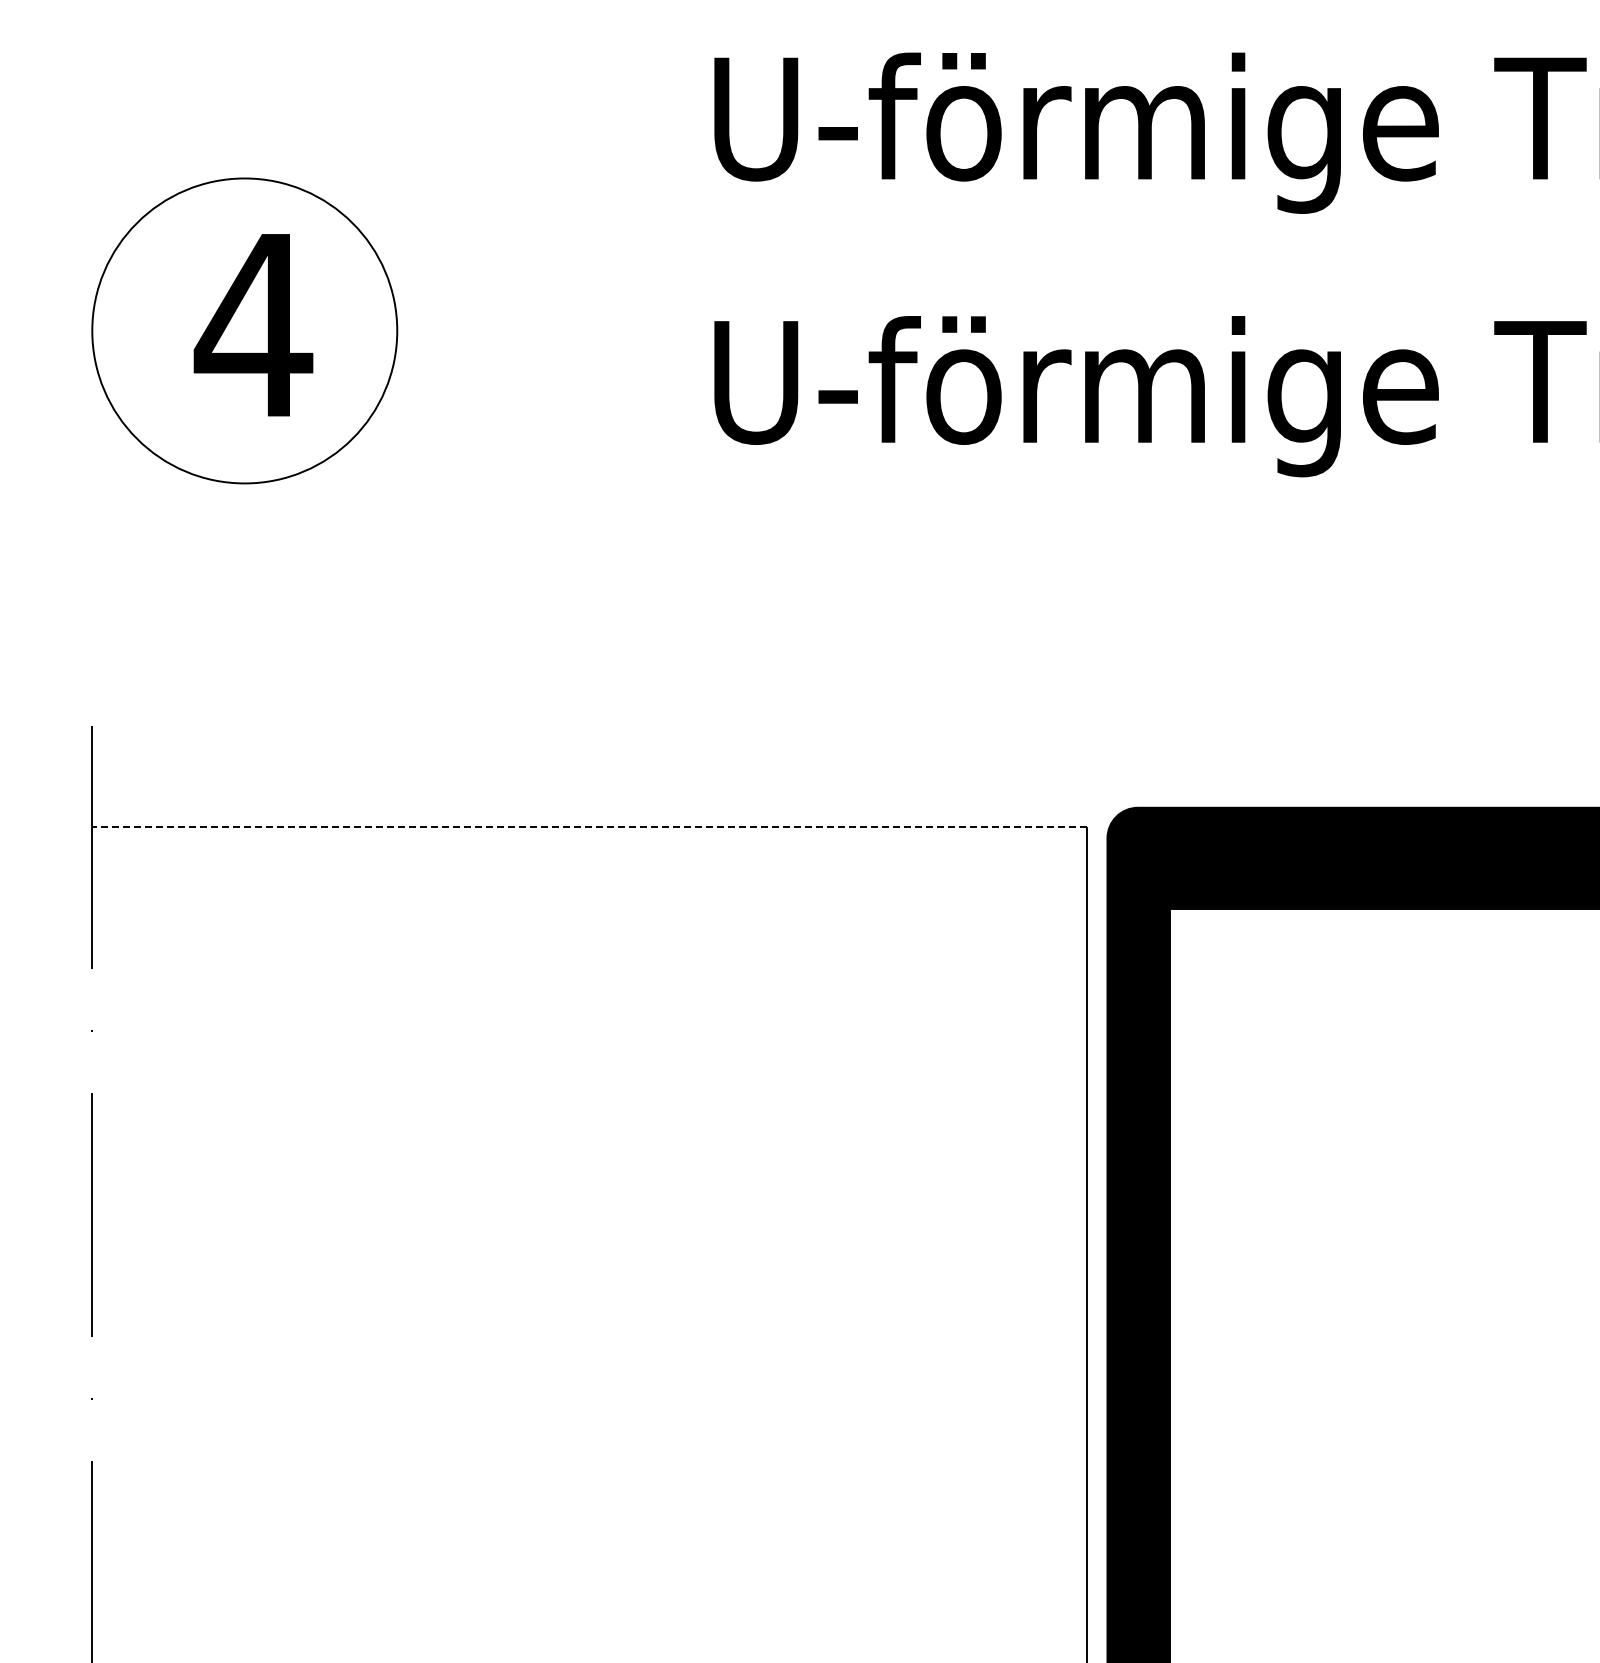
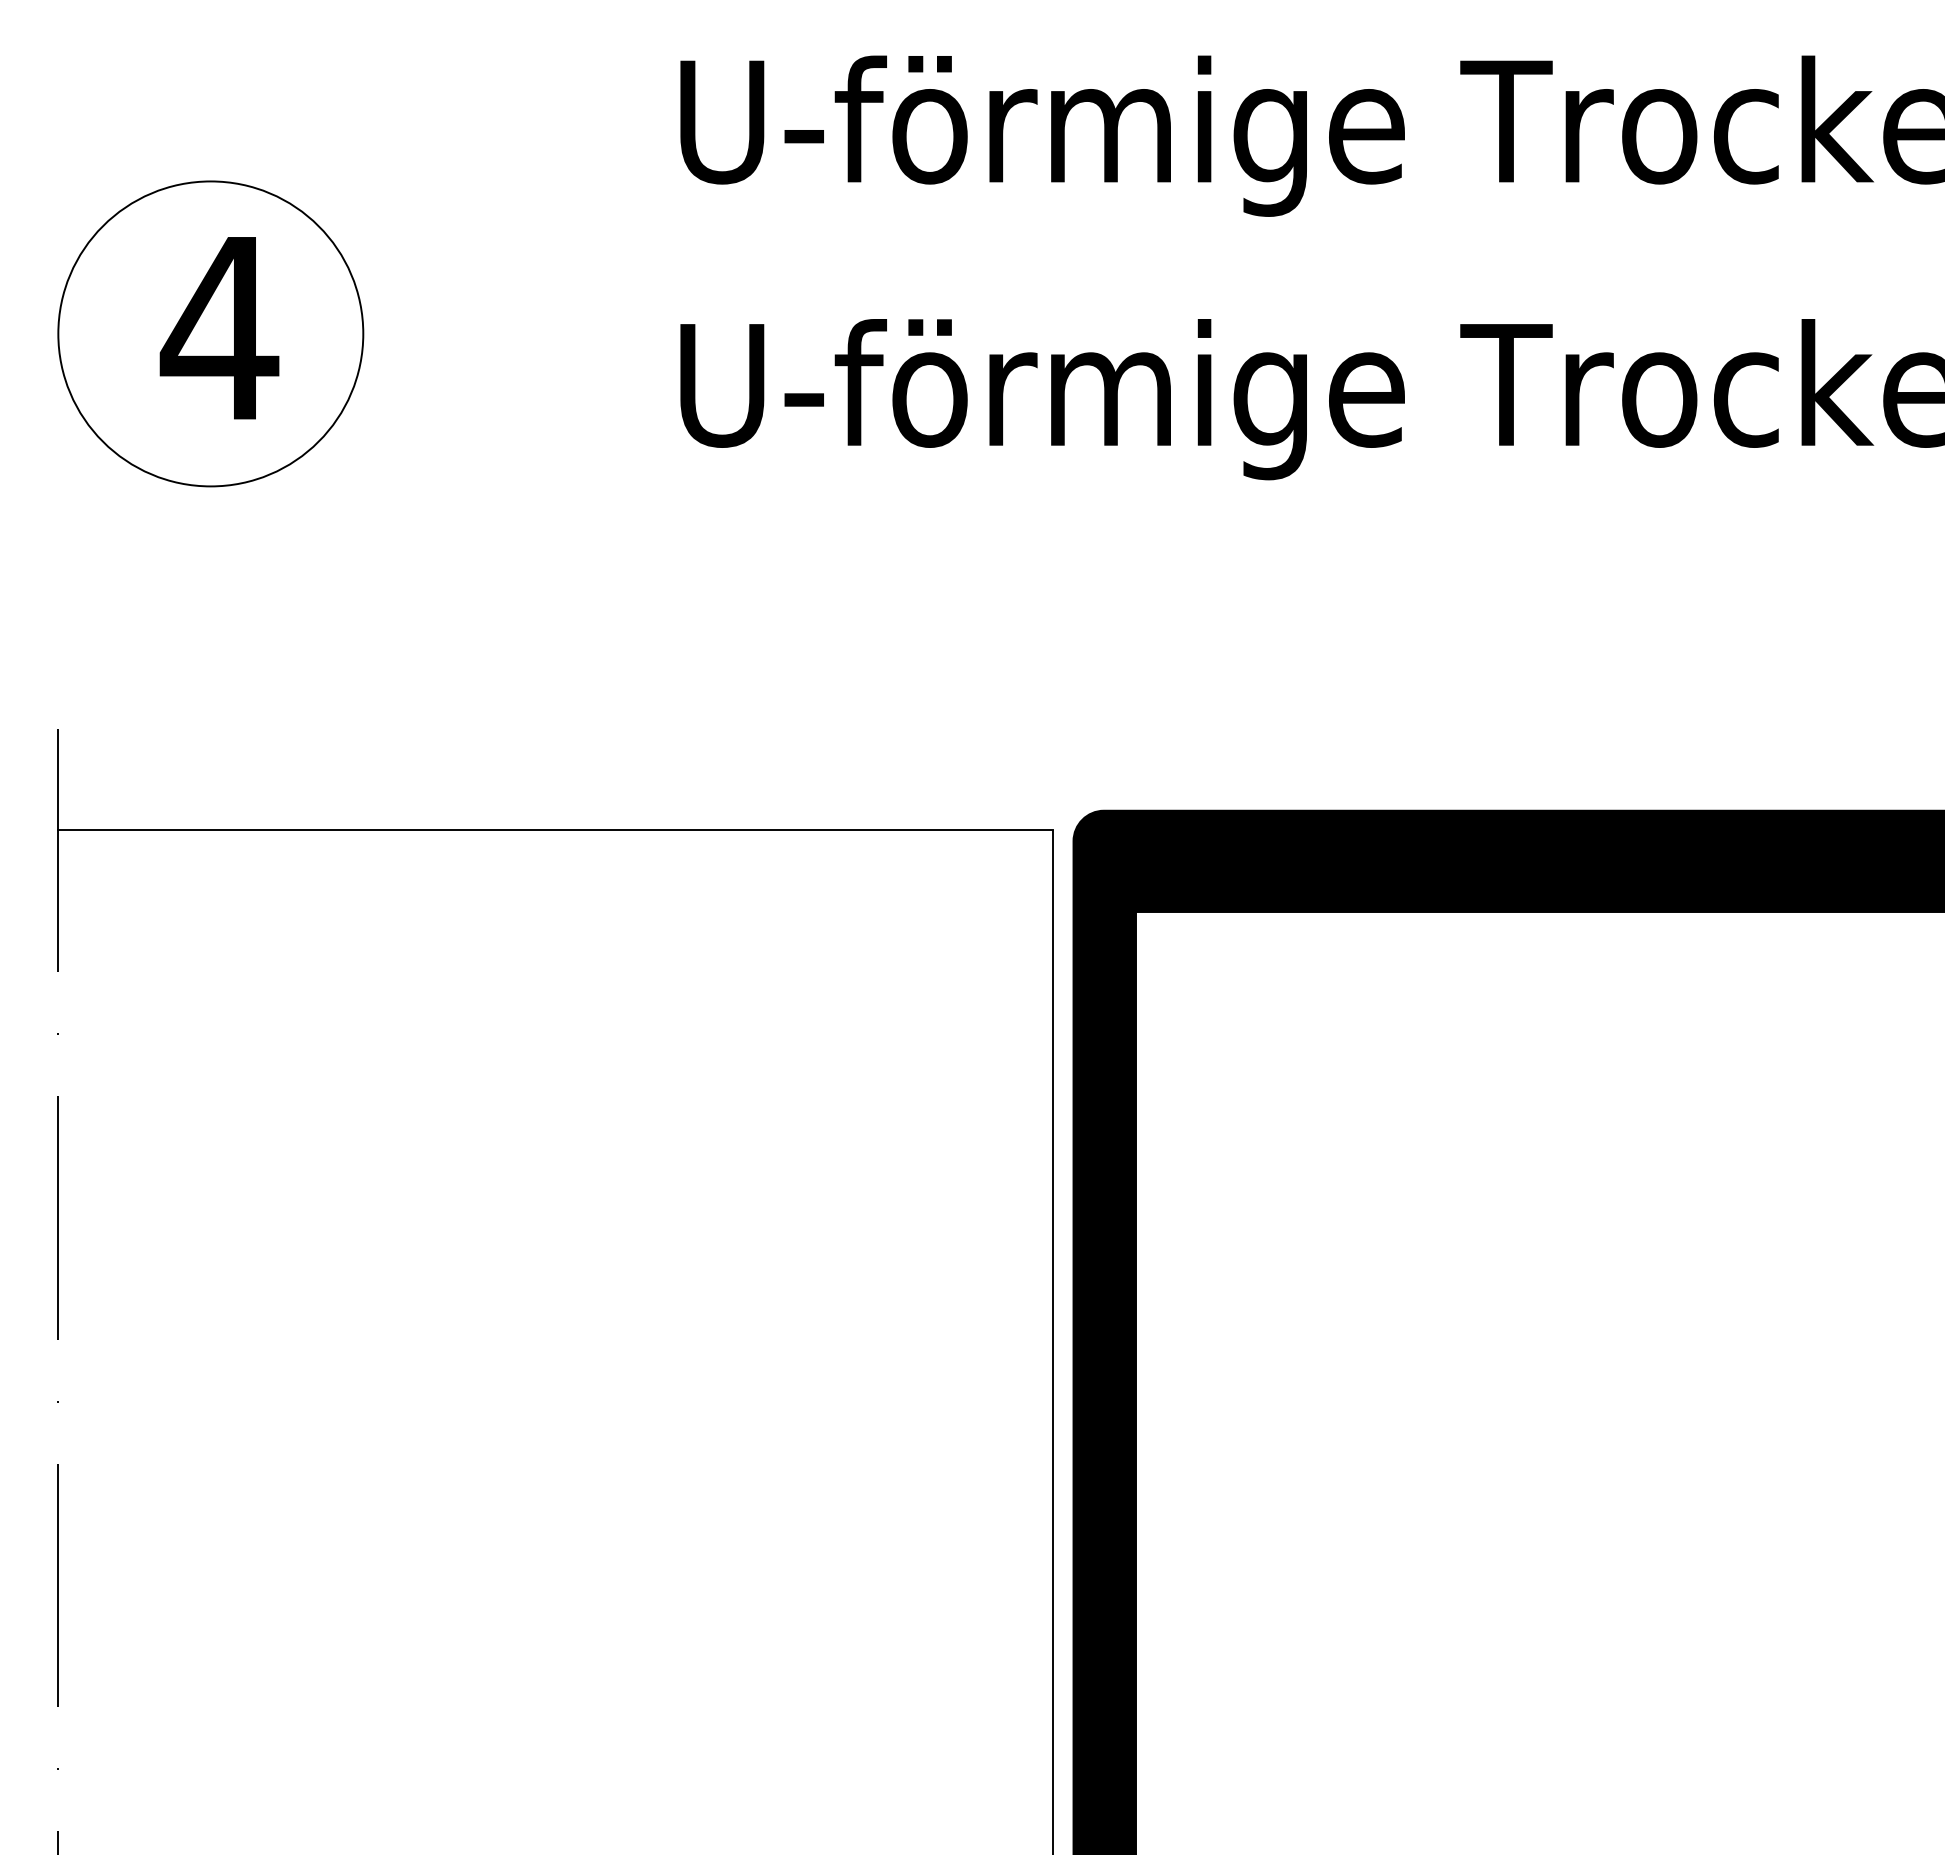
line: (589, 827) -> (555, 830), dashed -> solid

